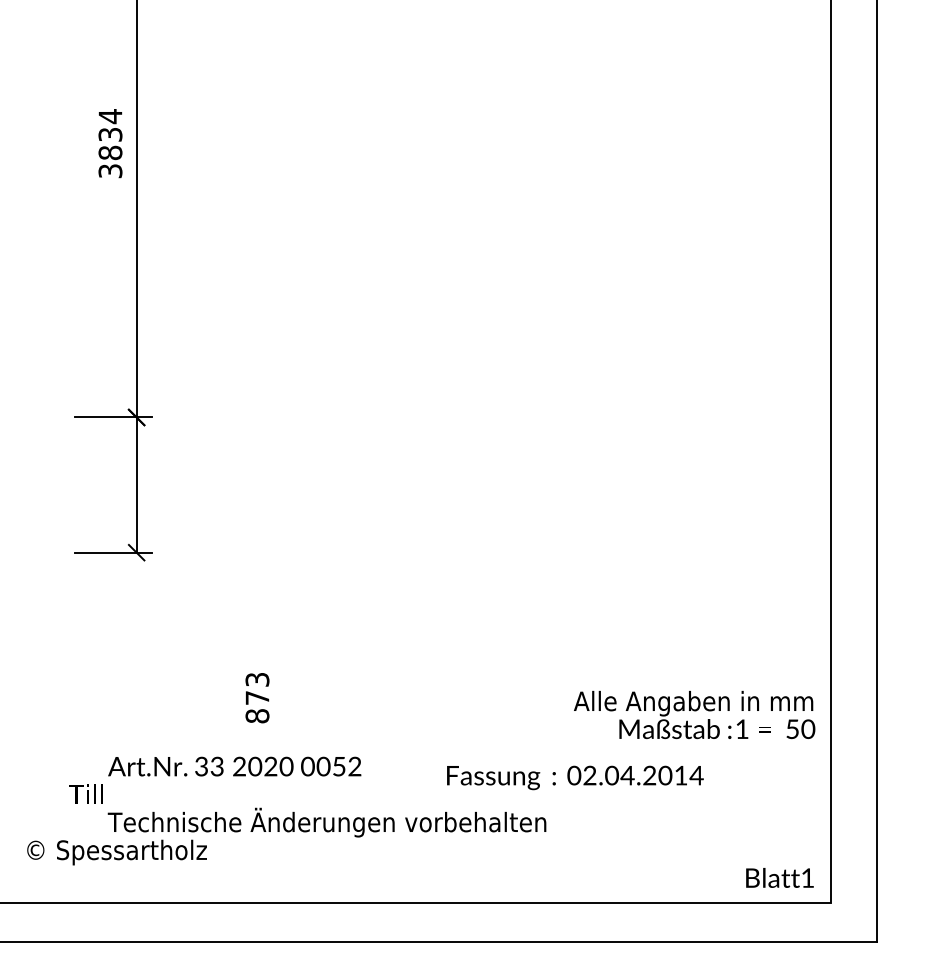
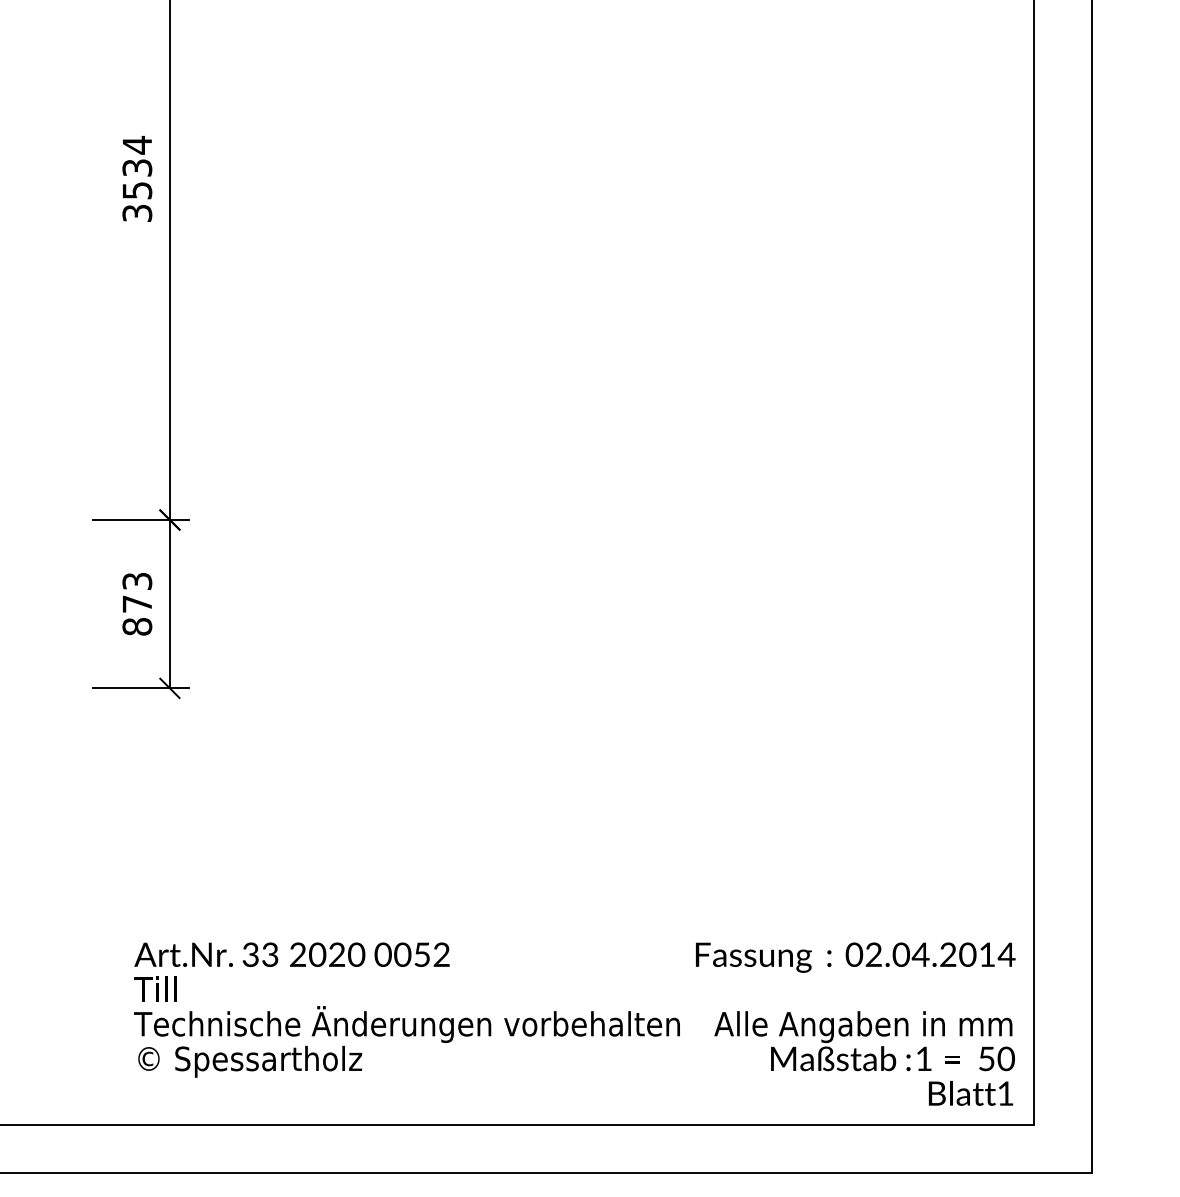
text: (110, 152) -> (137, 190), 3834 -> 3534
text: (257, 698) -> (137, 604), moved
text: (694, 715) -> (864, 1041), moved
text: (575, 777) -> (855, 957), moved
text: (85, 793) -> (154, 988), moved
text: (116, 852) -> (249, 1061), moved

